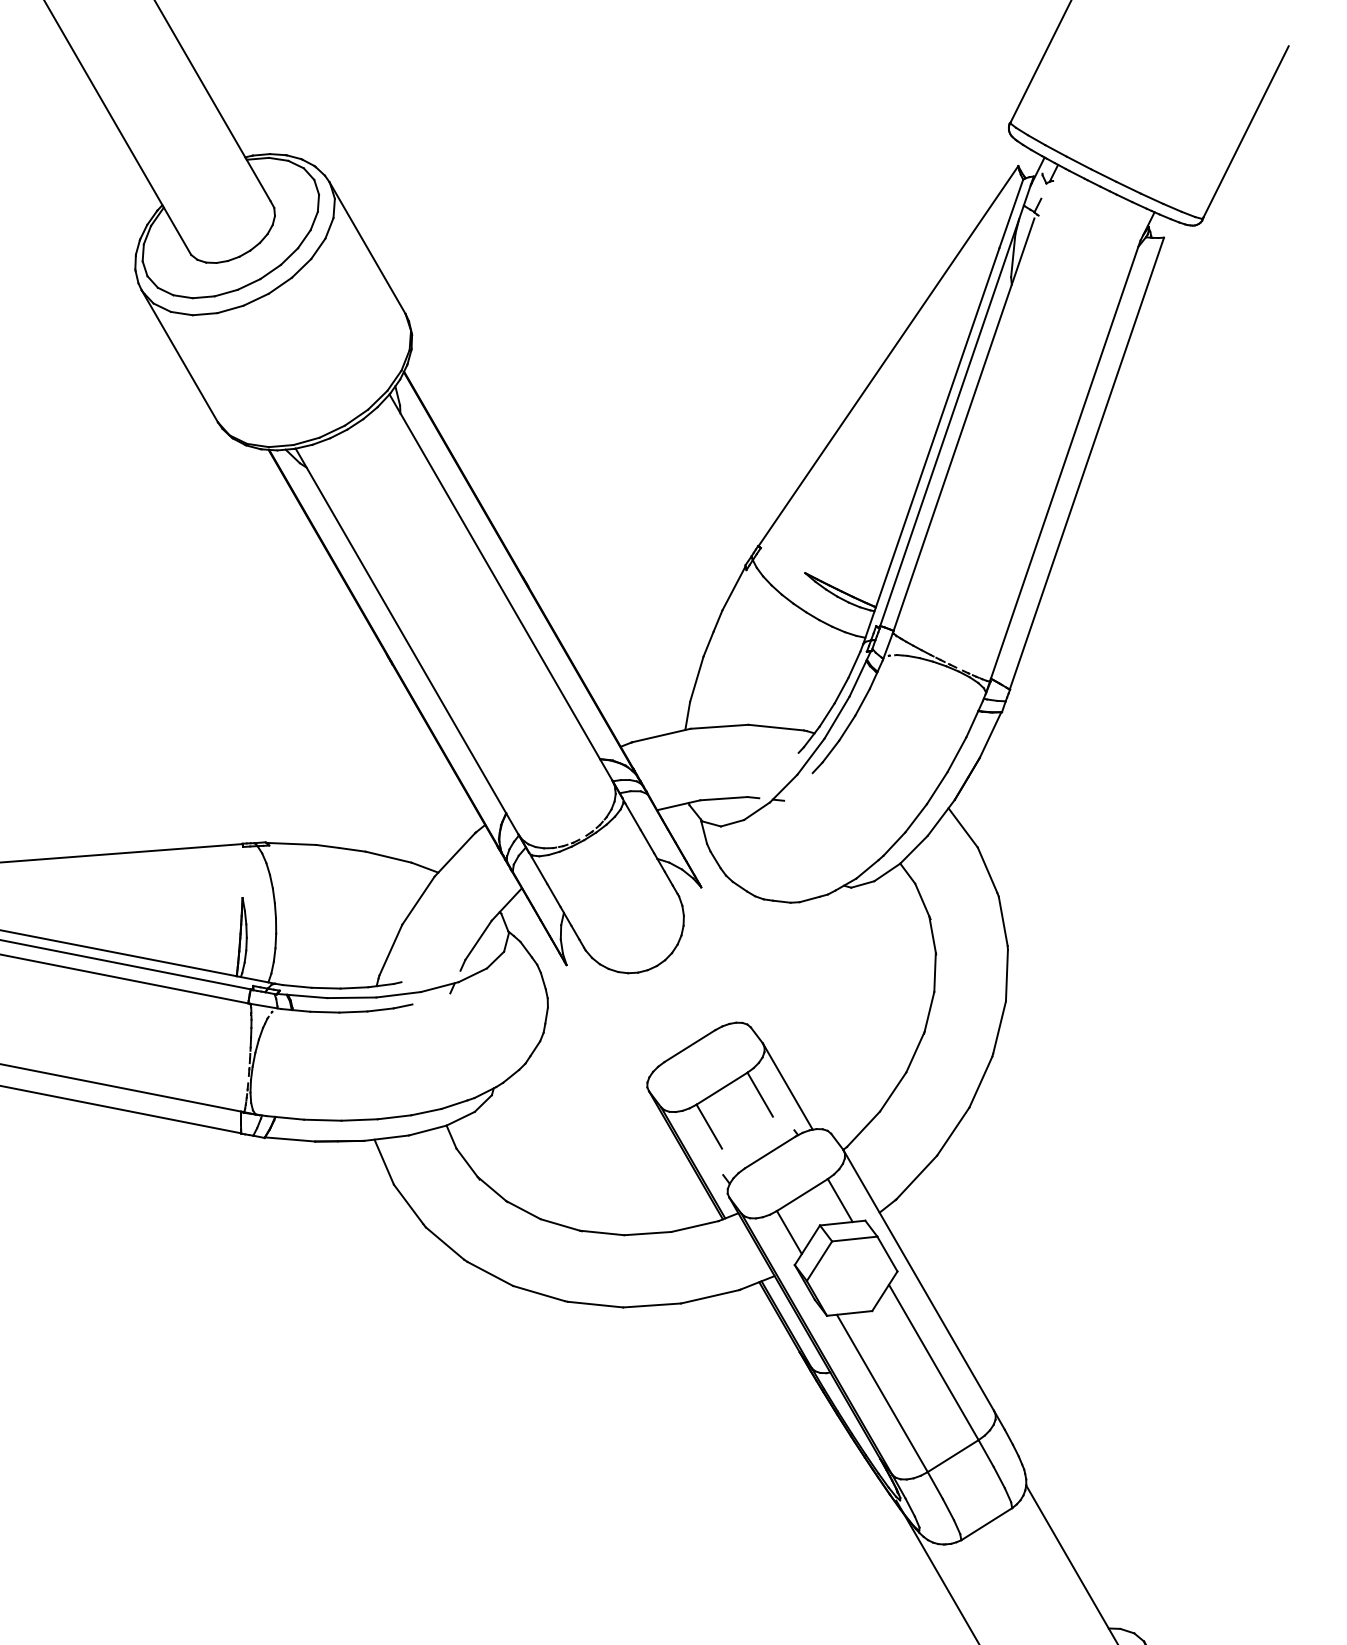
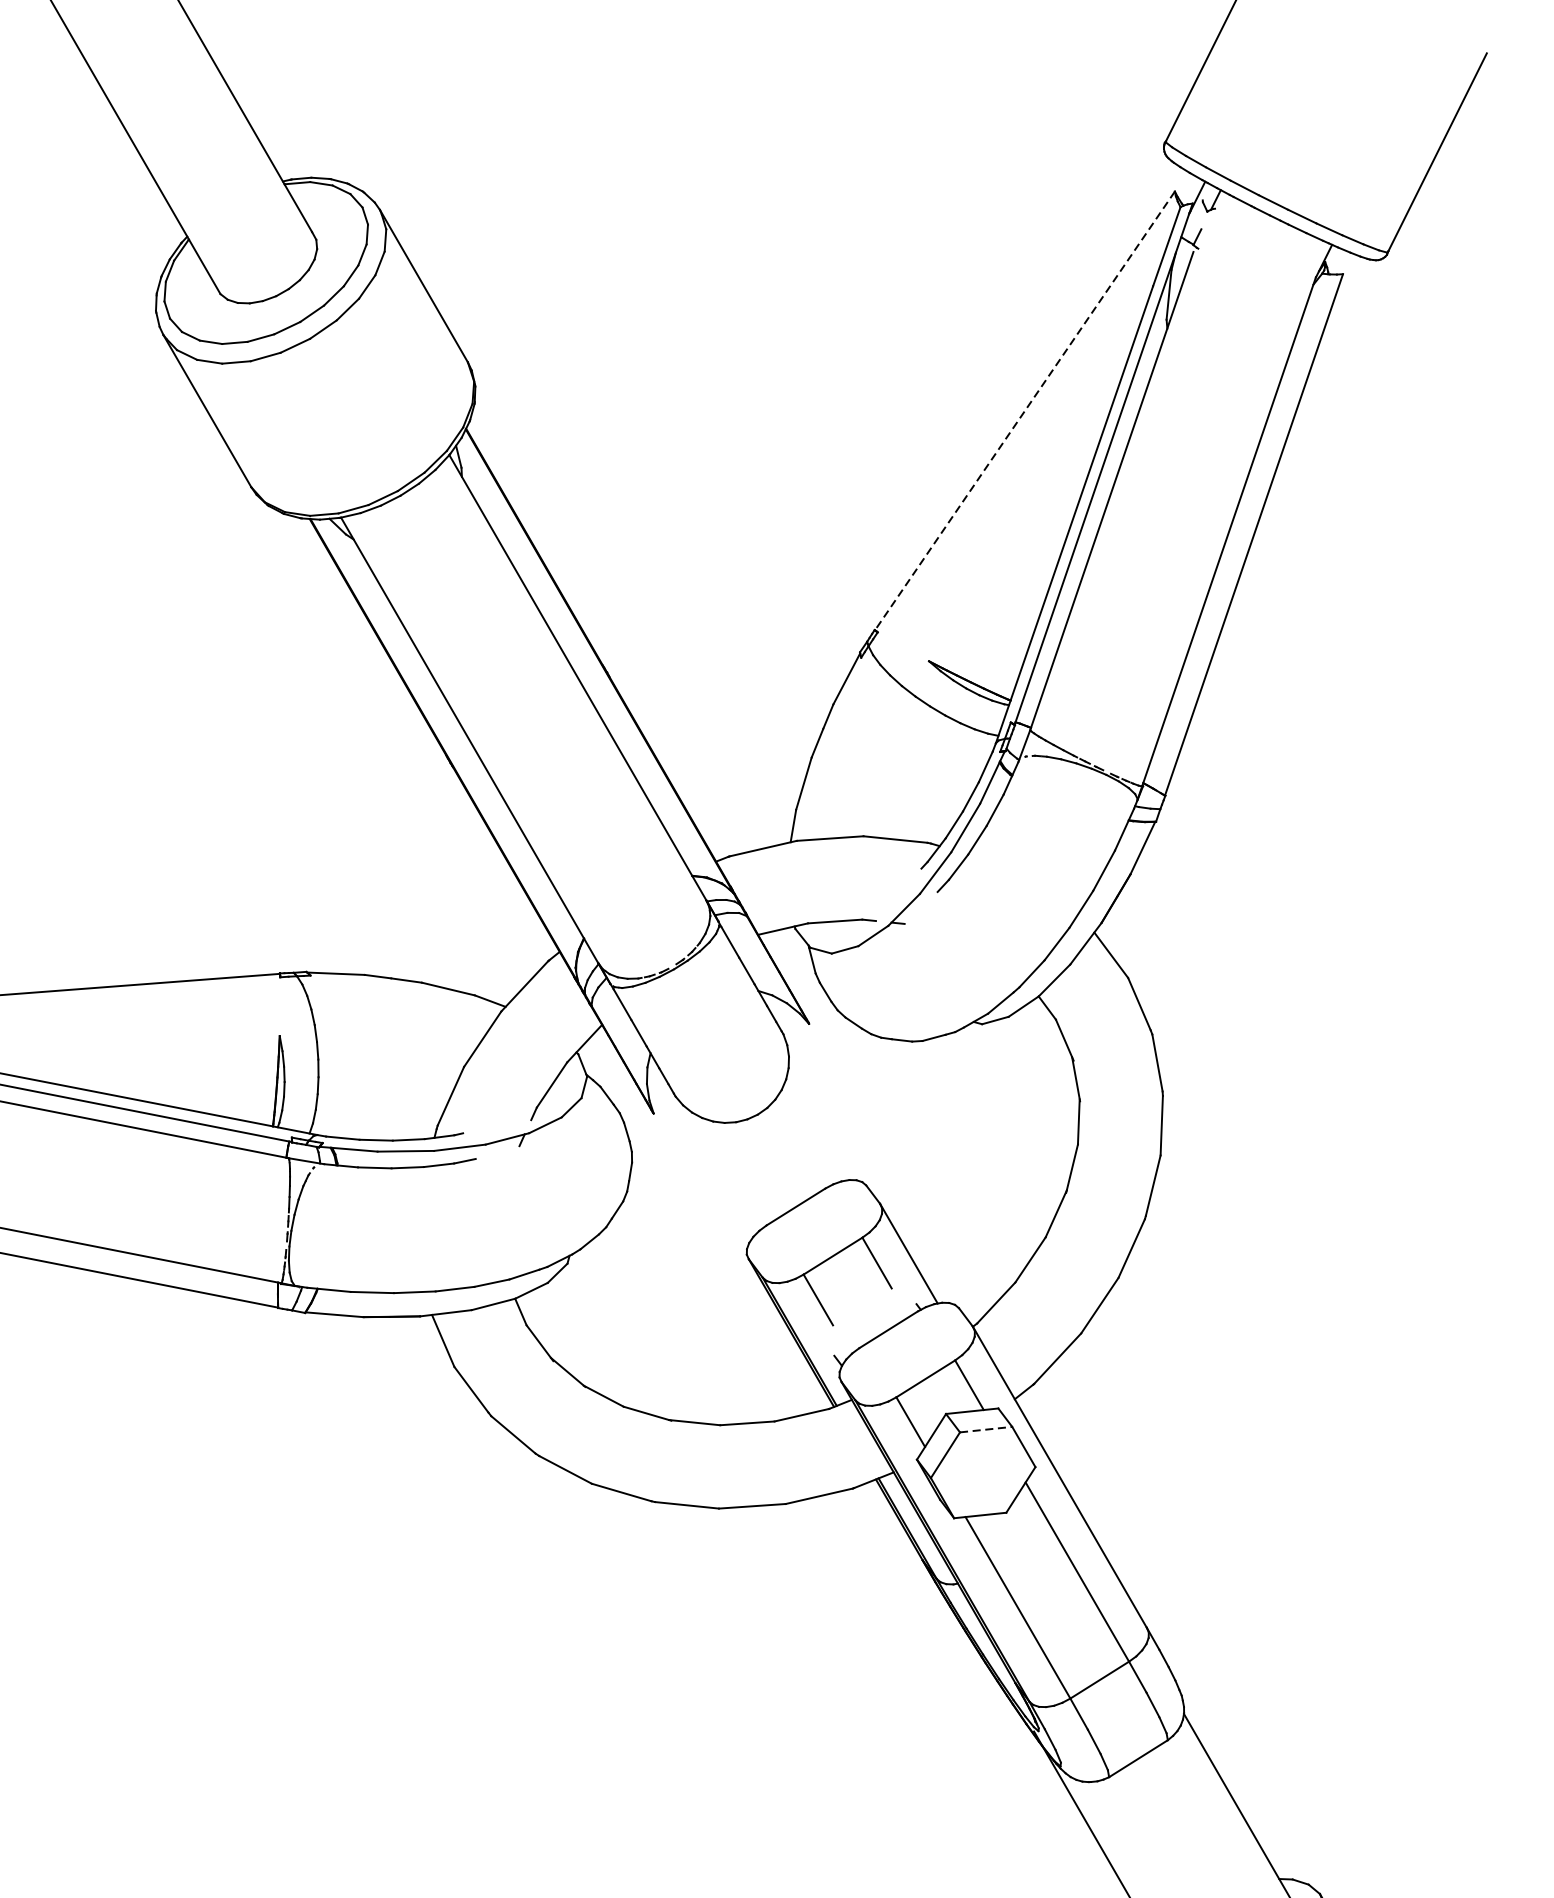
line: (888, 356) -> (1025, 411), solid -> dashed
line: (854, 1239) -> (985, 1430), solid -> dashed

